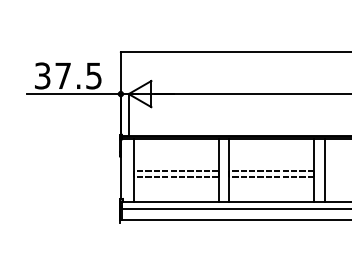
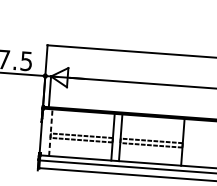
line: (133, 170) -> (50, 132), solid -> dashed
line: (324, 170) -> (190, 143), removed

